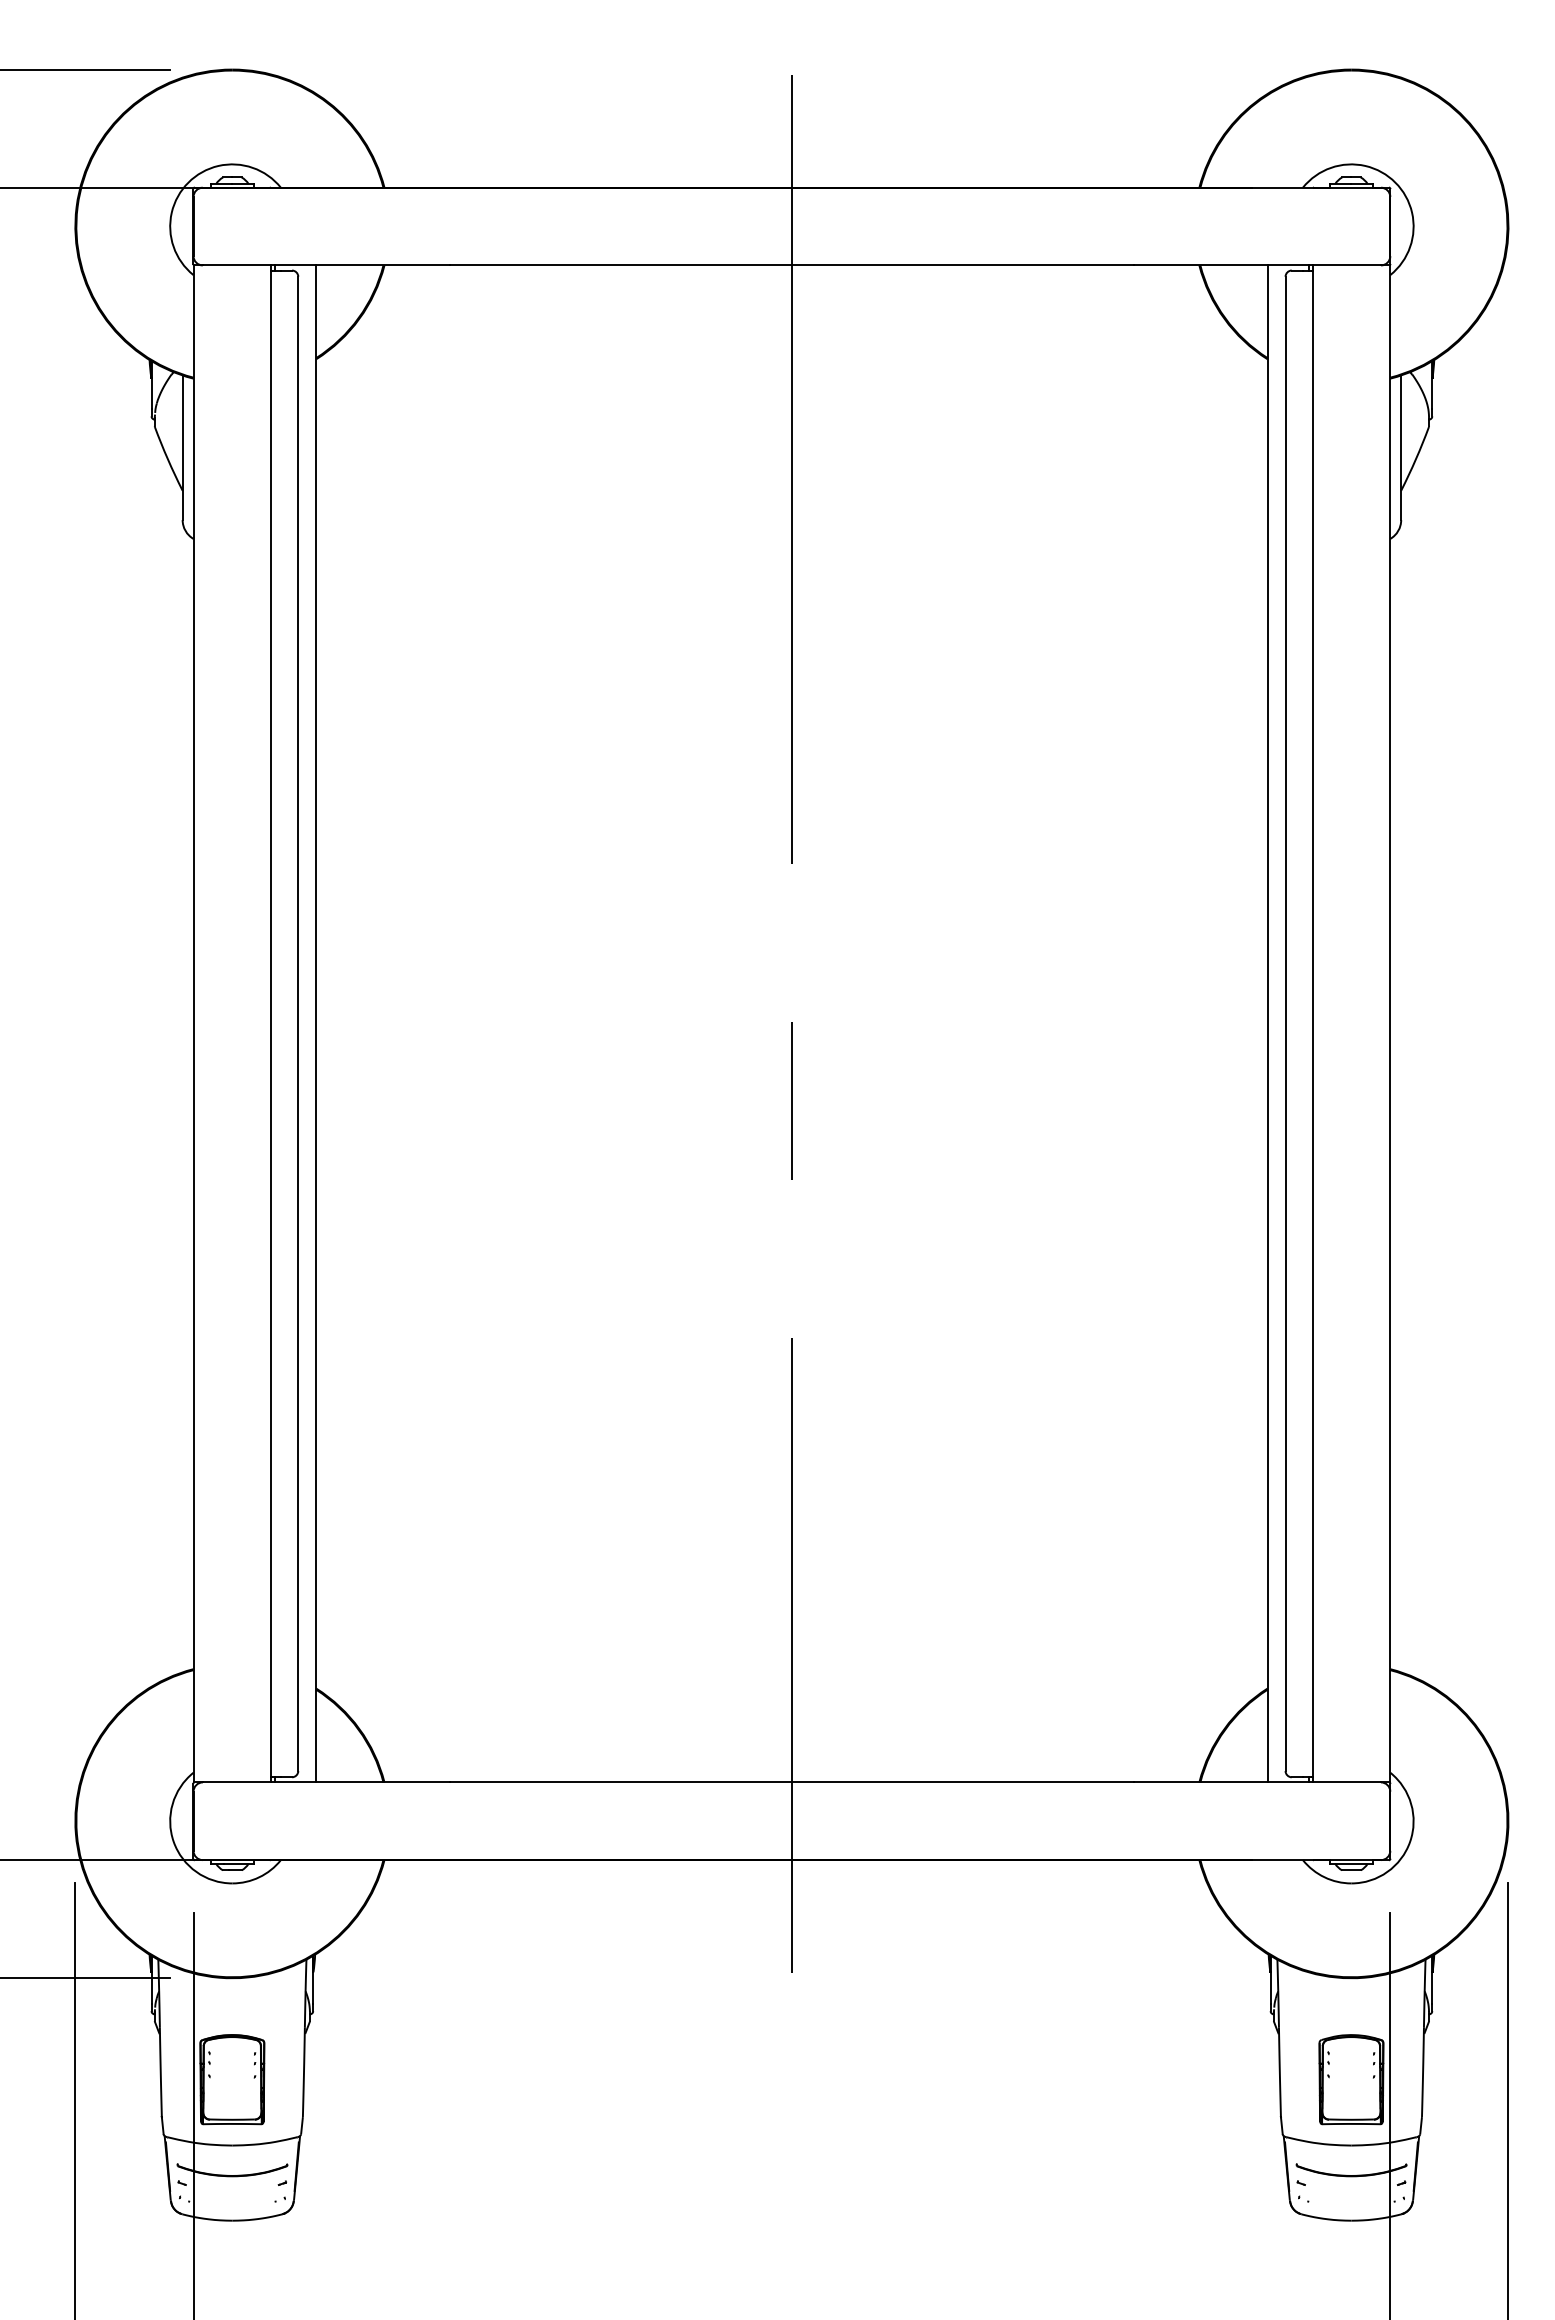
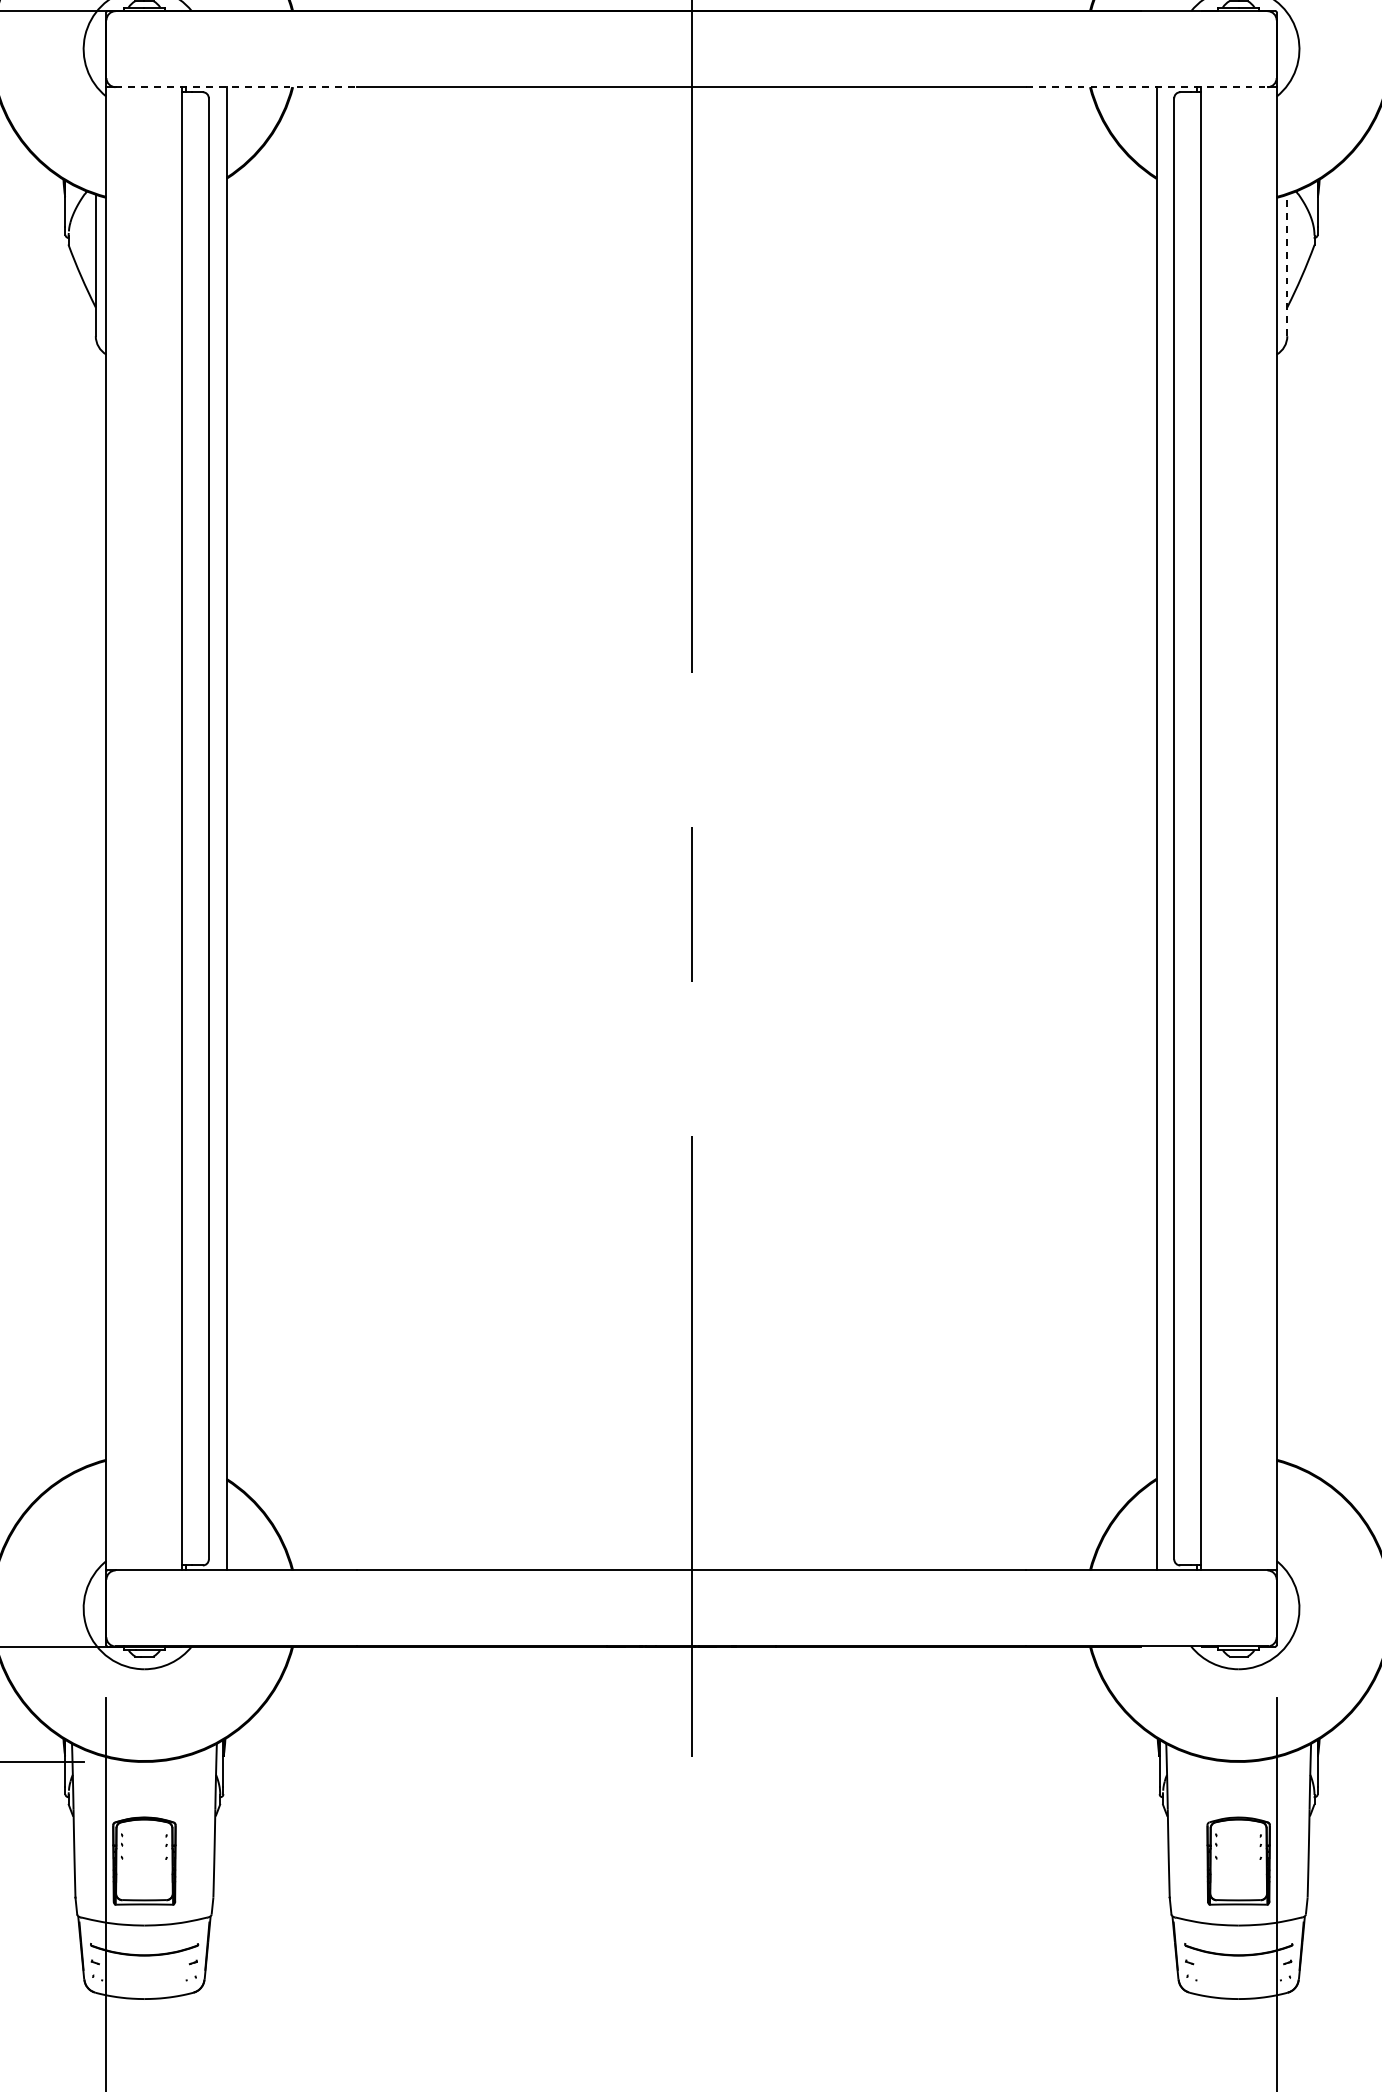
line: (326, 265) -> (236, 87), solid -> dashed
line: (1257, 265) -> (1146, 87), solid -> dashed
line: (1401, 447) -> (1287, 265), solid -> dashed

